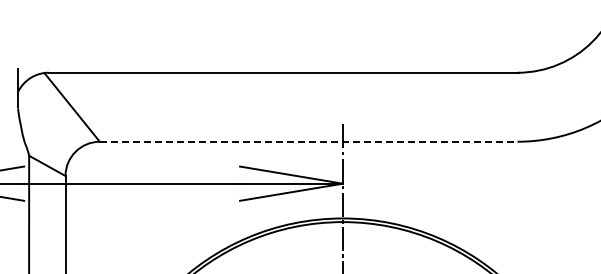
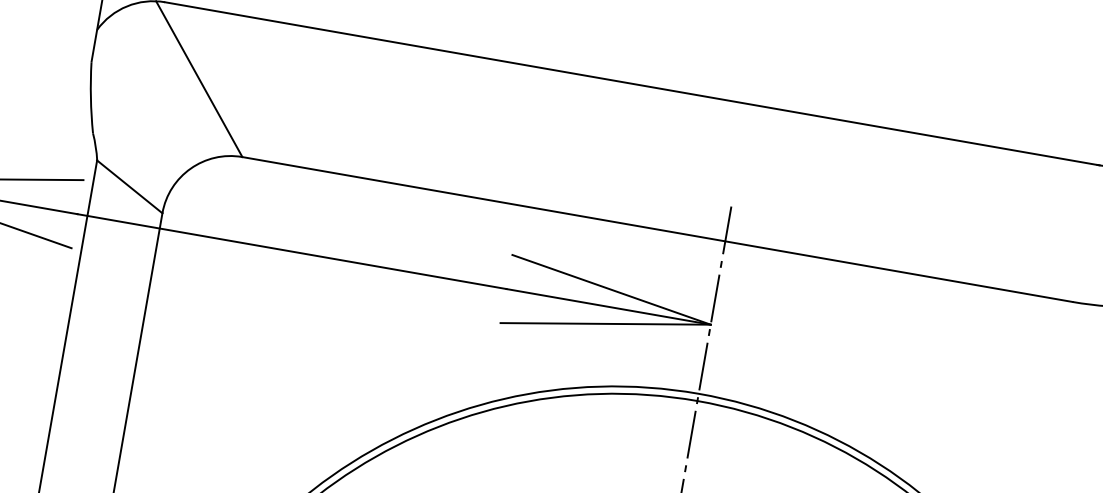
line: (308, 141) -> (657, 228), dashed -> solid

